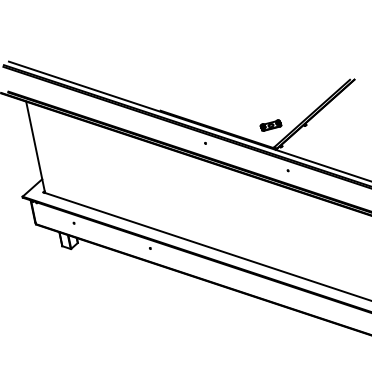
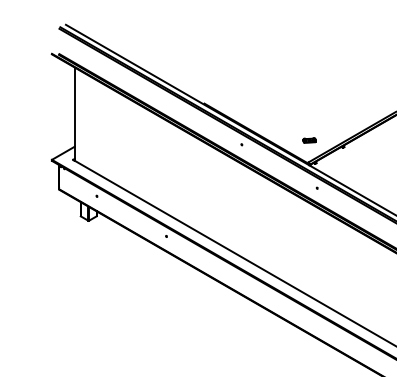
part: (270, 125) -> (309, 140), size x0.6

